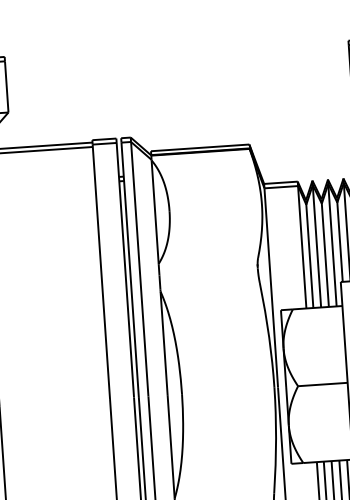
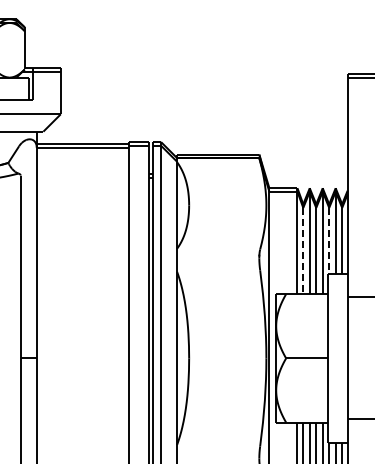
line: (340, 242) -> (329, 241), solid -> dashed
line: (310, 256) -> (303, 251), solid -> dashed

